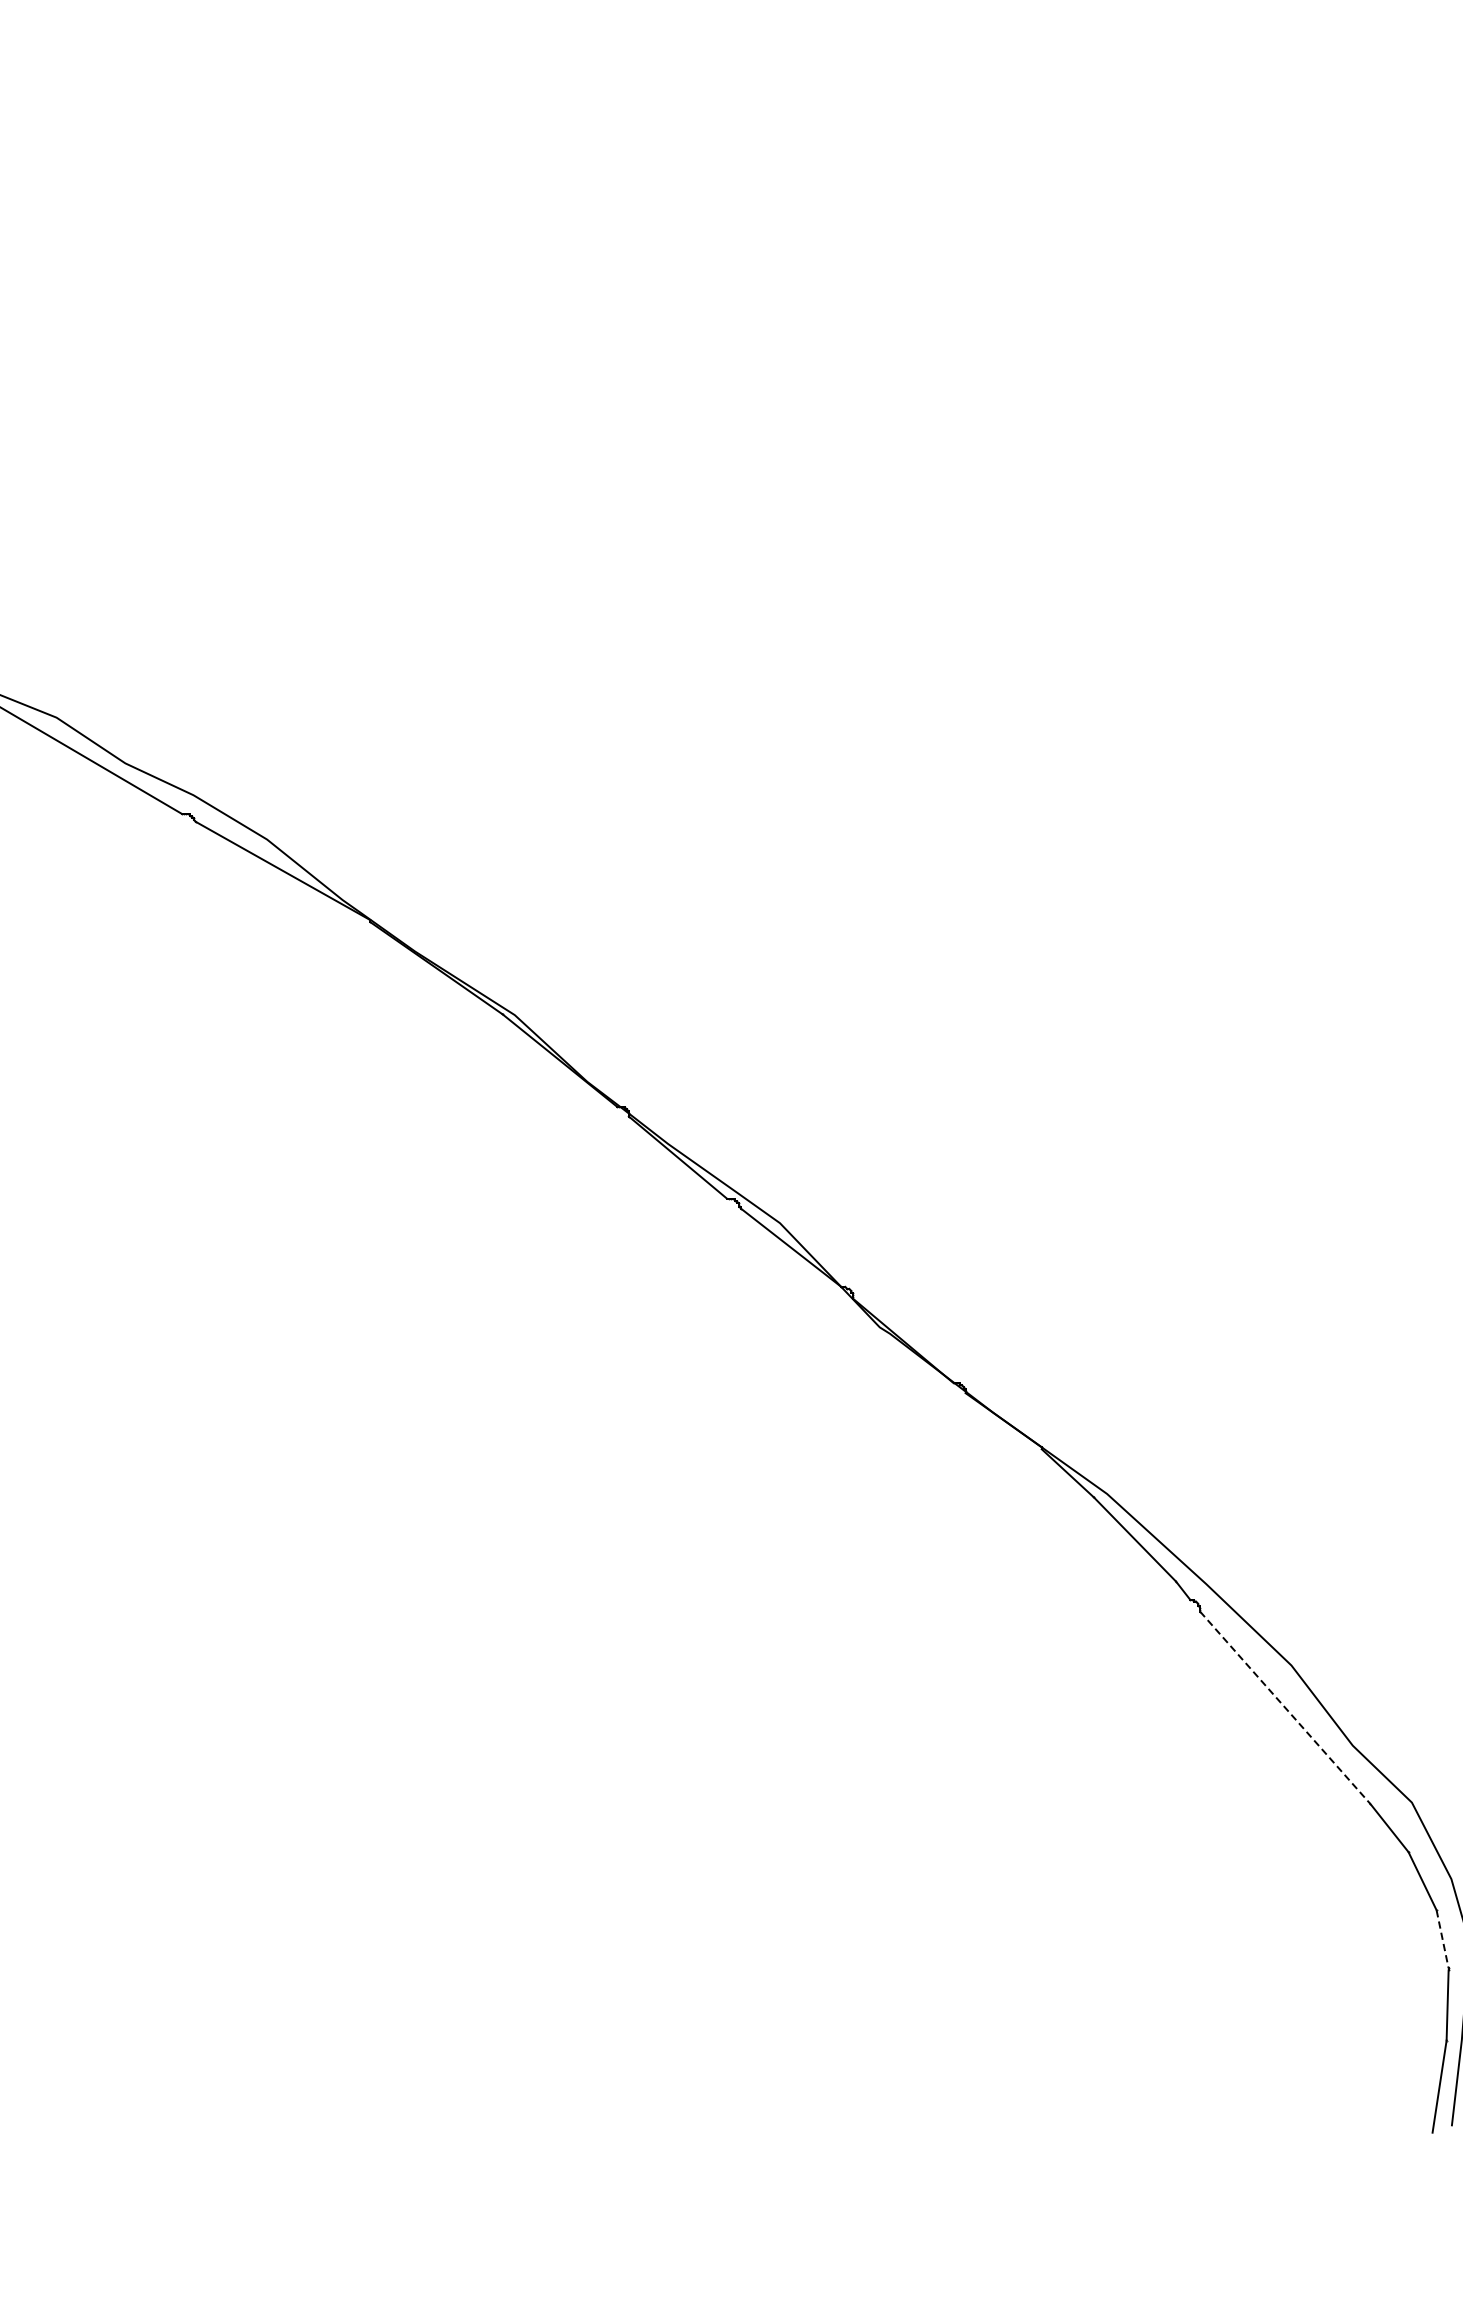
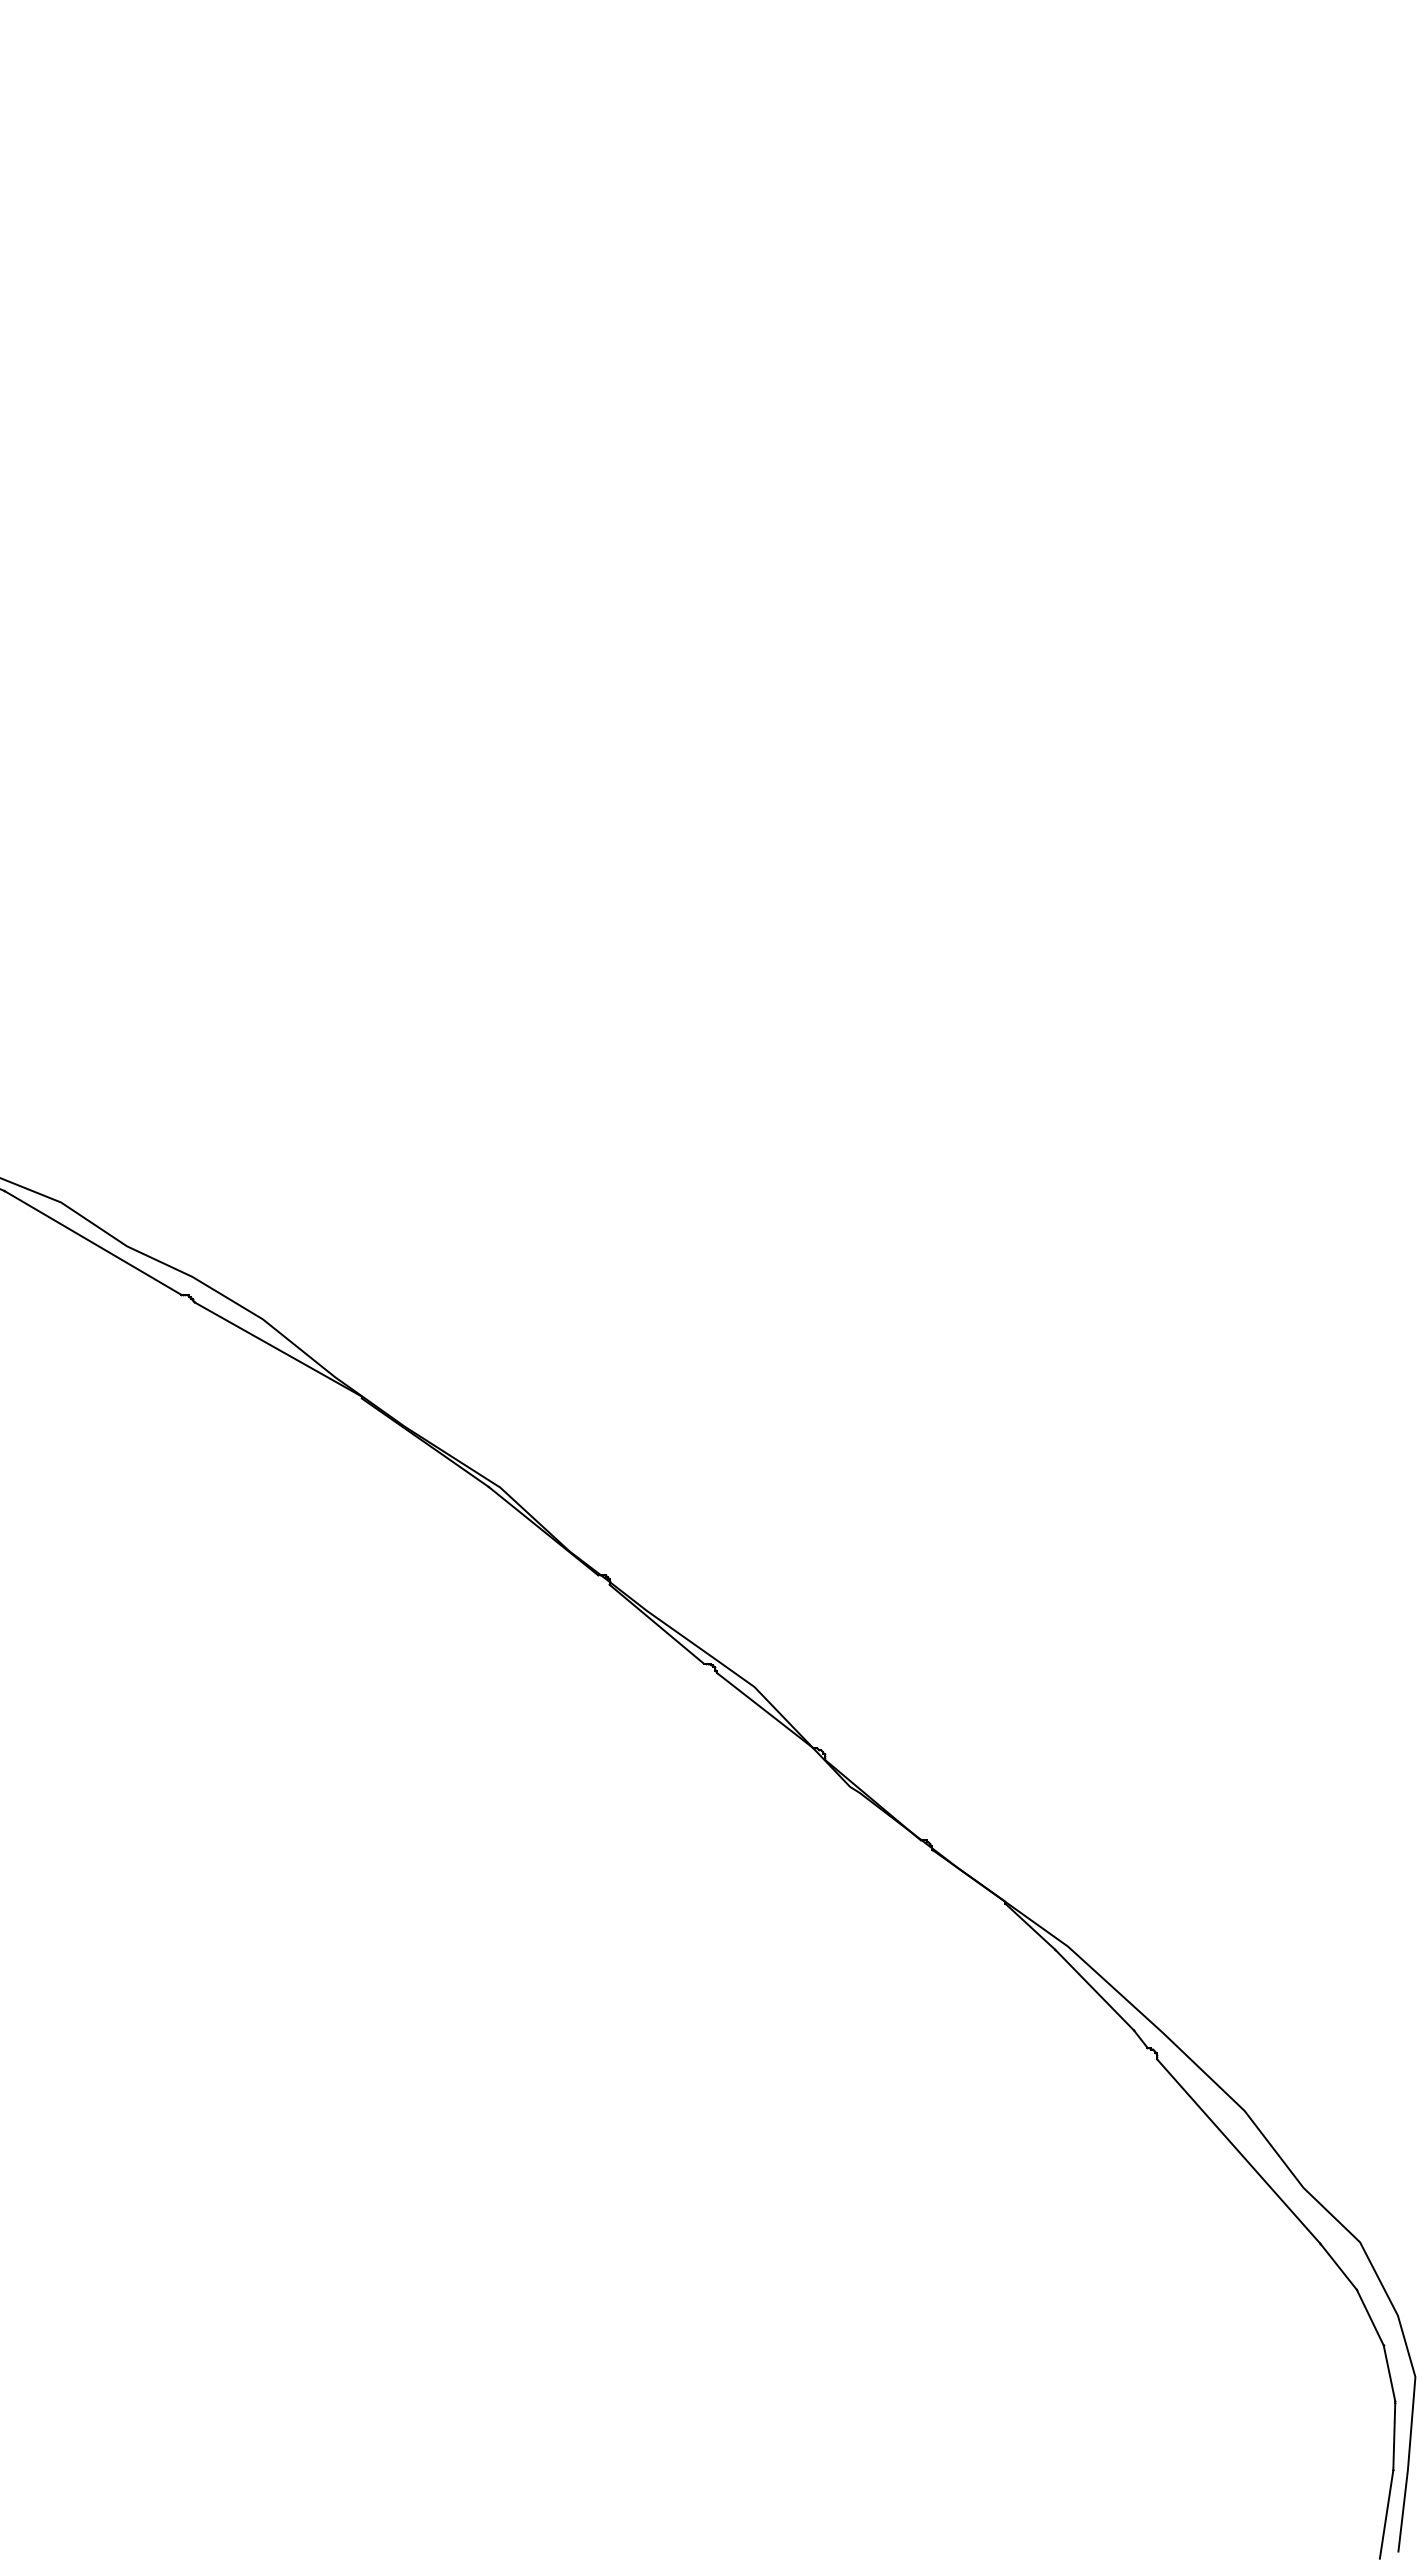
line: (1286, 1707) -> (1239, 2151), dashed -> solid
line: (1442, 1939) -> (1389, 2373), dashed -> solid

